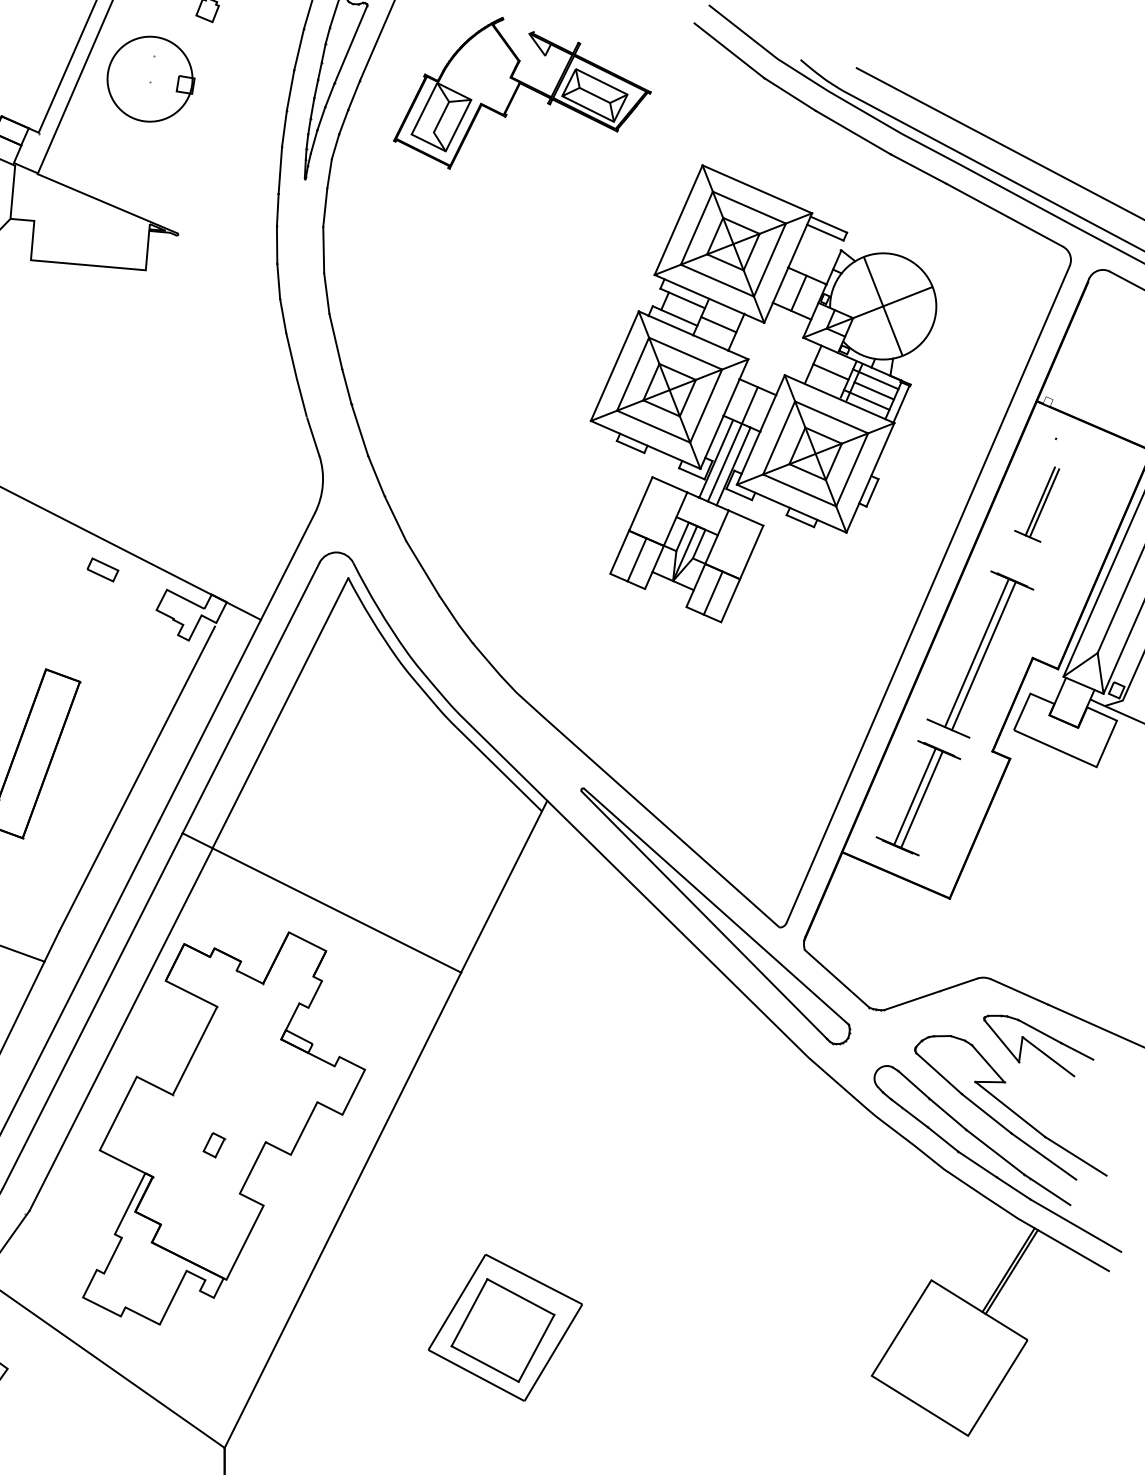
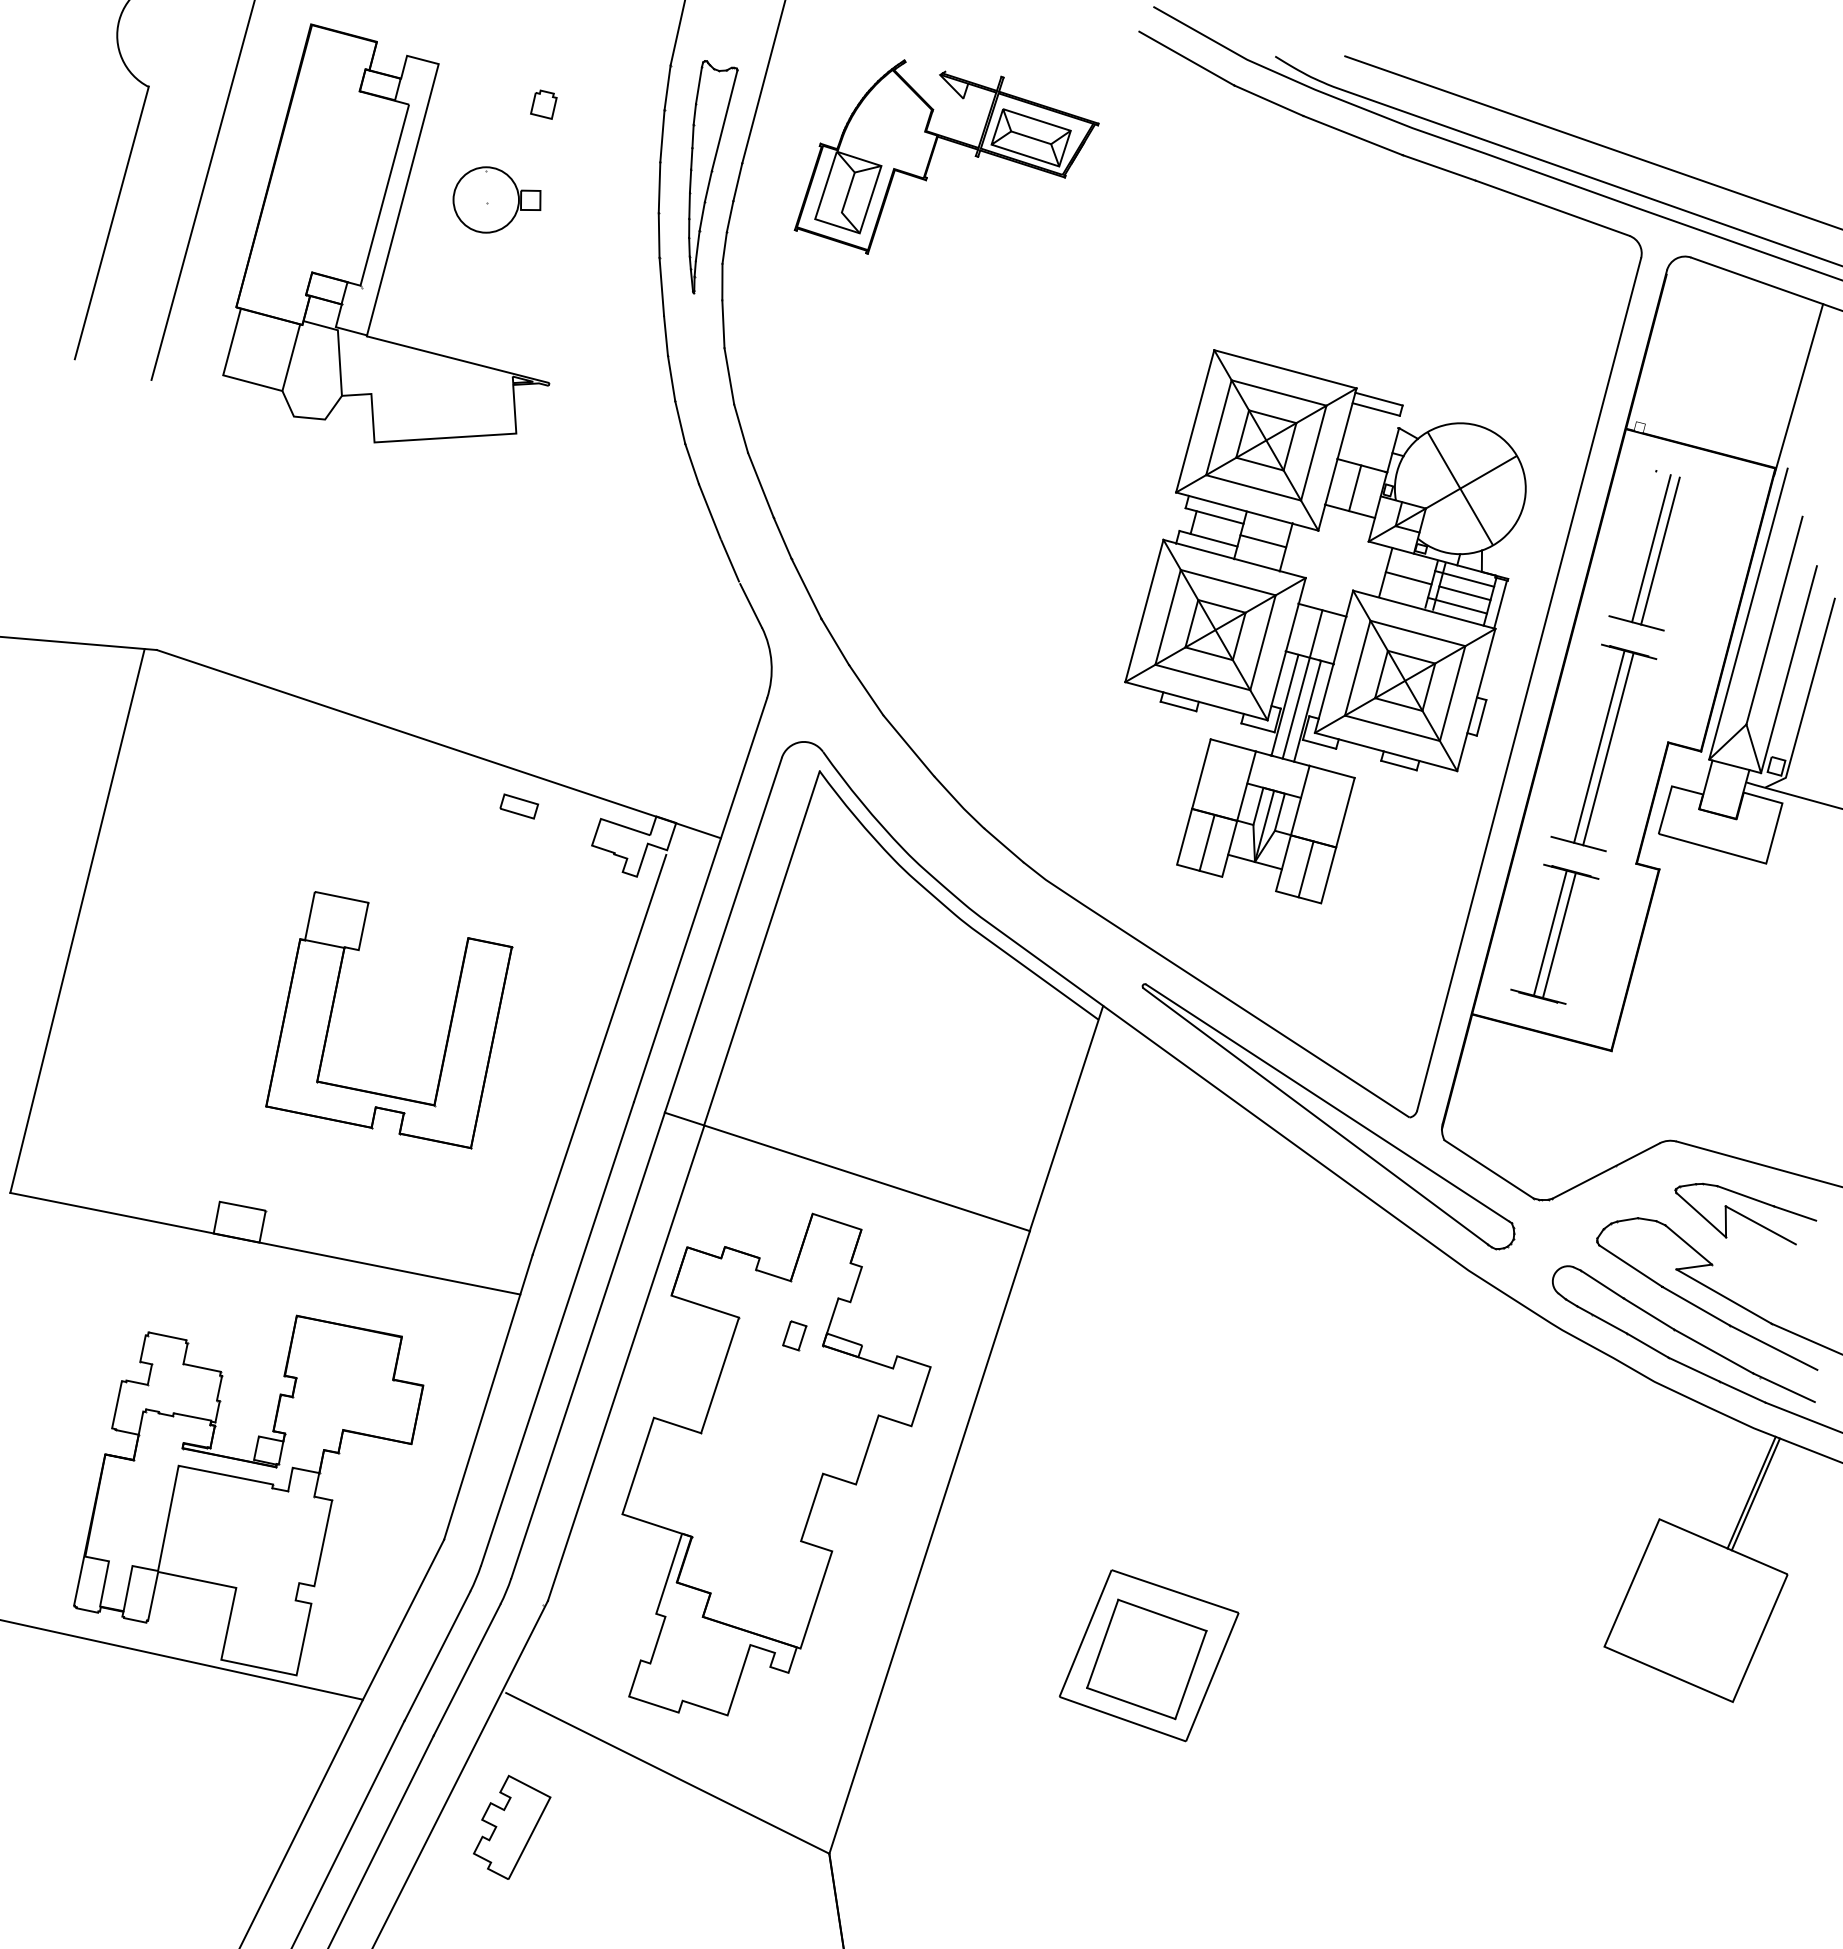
circle: (149, 78) -> (485, 199), size x0.62
part: (758, 400) -> (1325, 626), moved
part: (1036, 502) -> (1644, 552), size x1.67
part: (213, 1144) -> (794, 1335), moved

